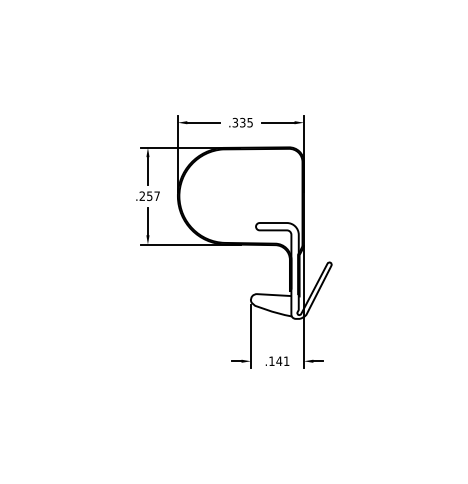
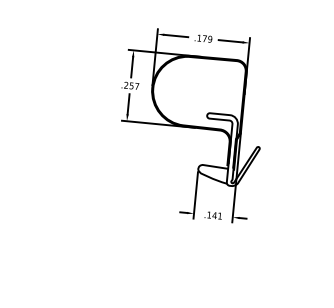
text: (242, 122) -> (204, 38), .335 -> .179

